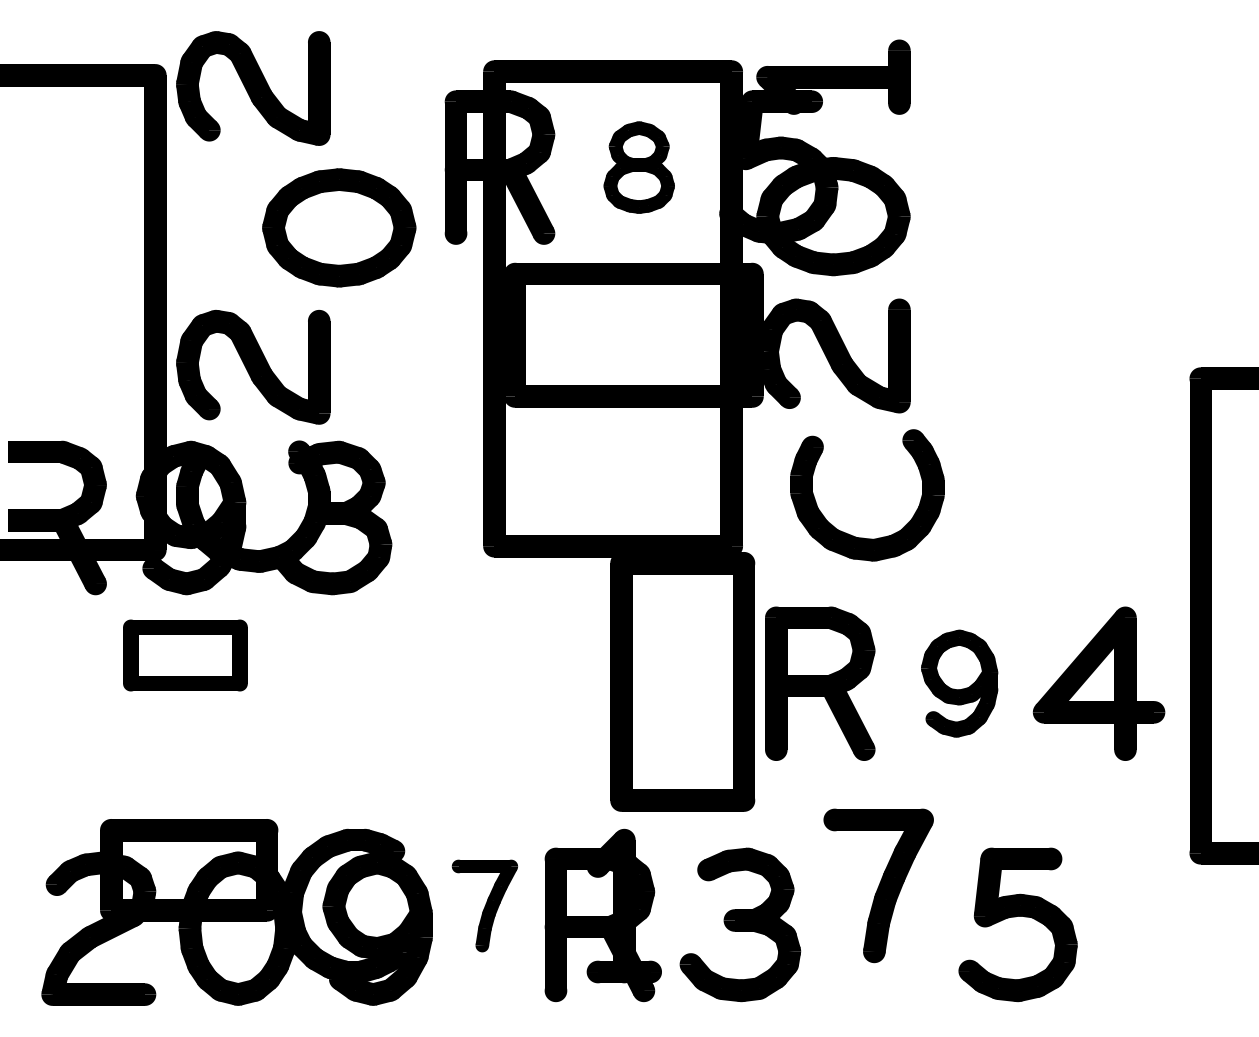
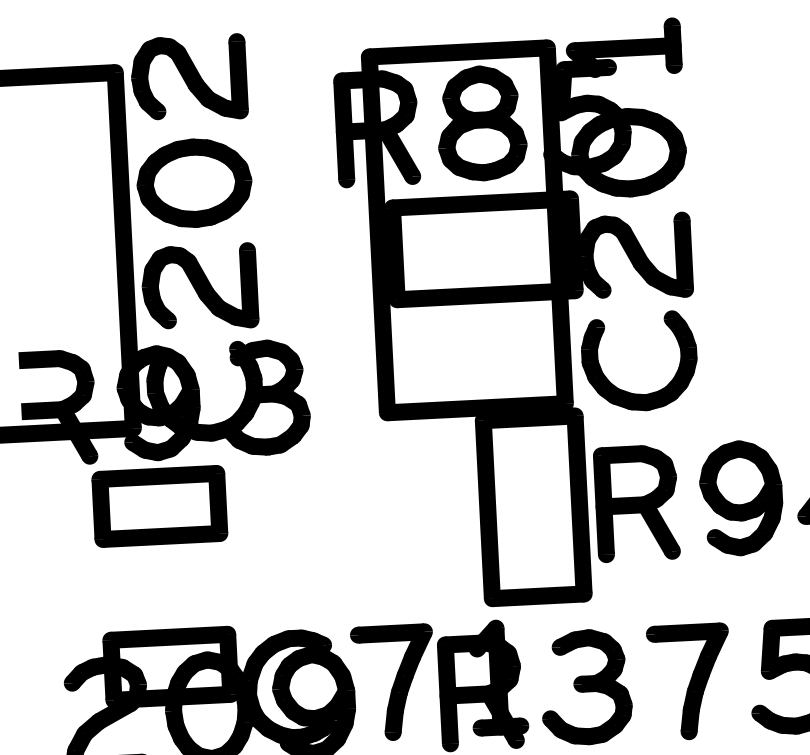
part: (638, 167) -> (481, 123), size x1.67
part: (339, 227) -> (194, 182), moved
part: (851, 534) -> (629, 391), moved
part: (185, 655) -> (159, 506), size x1.43
part: (959, 683) -> (741, 498), size x1.43
part: (878, 885) -> (689, 681), moved
part: (484, 905) -> (393, 682), size x1.67

